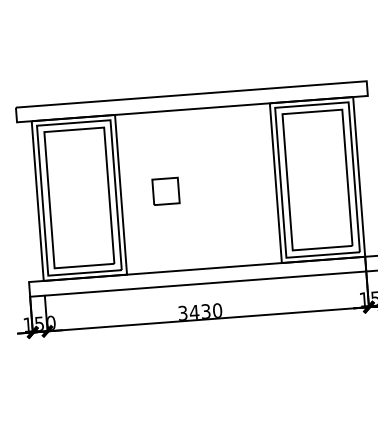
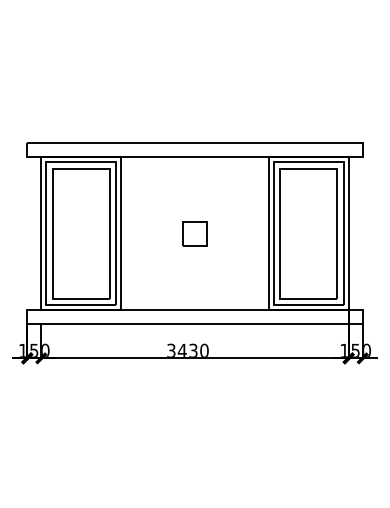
part: (165, 191) -> (194, 233), moved

